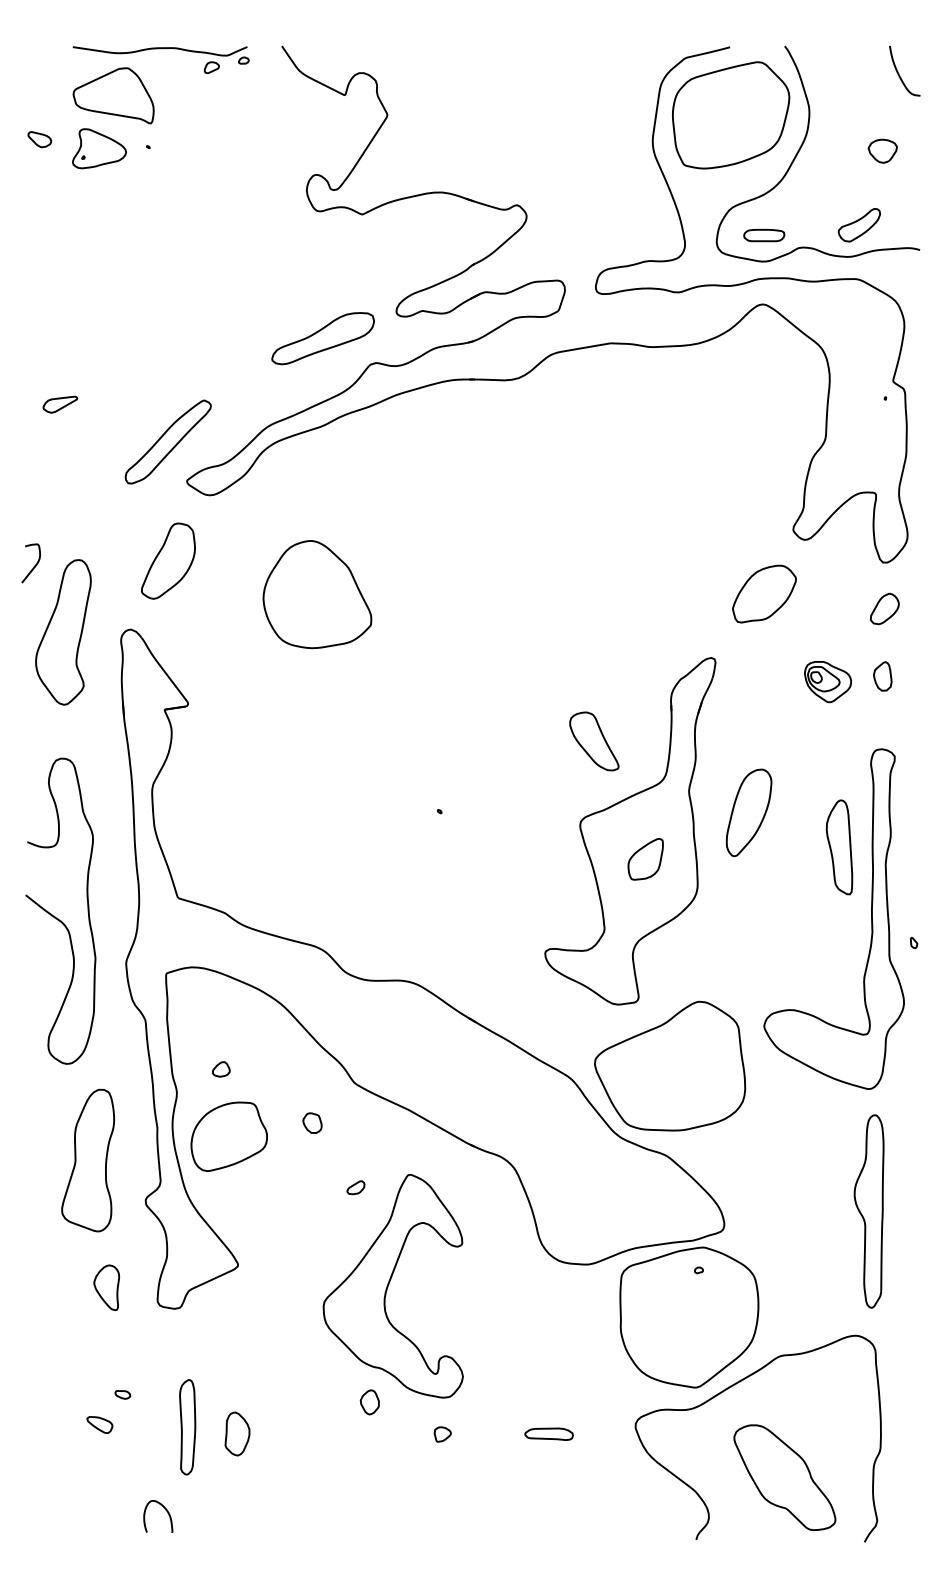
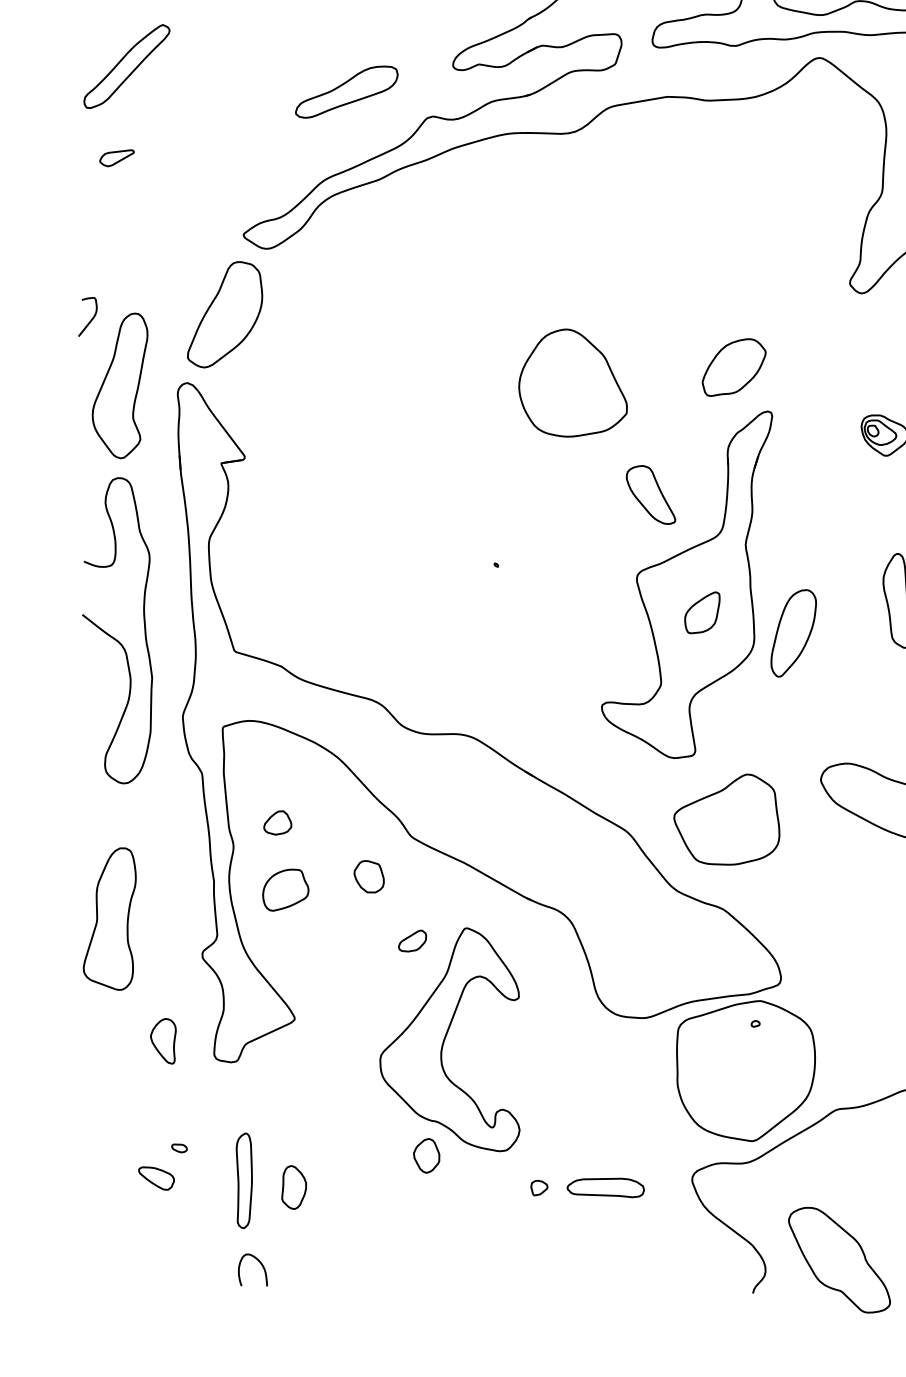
part: (322, 338) -> (346, 92), moved
part: (167, 441) -> (126, 66), moved
part: (168, 560) -> (225, 314), size x1.4
part: (764, 593) -> (734, 367), moved
part: (317, 594) -> (573, 383), moved
part: (748, 812) -> (793, 633), moved
part: (55, 916) -> (112, 636), moved
part: (670, 1065) -> (727, 819), size x0.7
part: (221, 1069) -> (278, 823), size x1.6
part: (312, 1122) -> (369, 876), size x1.6
part: (228, 1136) -> (285, 890), size x0.6
part: (88, 1160) -> (110, 919), moved
part: (355, 1187) -> (412, 941), size x1.6
part: (369, 1402) -> (426, 1156), size x1.4
part: (99, 1424) -> (156, 1178), size x1.4
part: (548, 1433) -> (605, 1187), size x1.6
part: (442, 1434) -> (539, 1188), moved
part: (784, 1477) -> (839, 1260), moved
curve: (165, 1510) -> (260, 1264), moved

